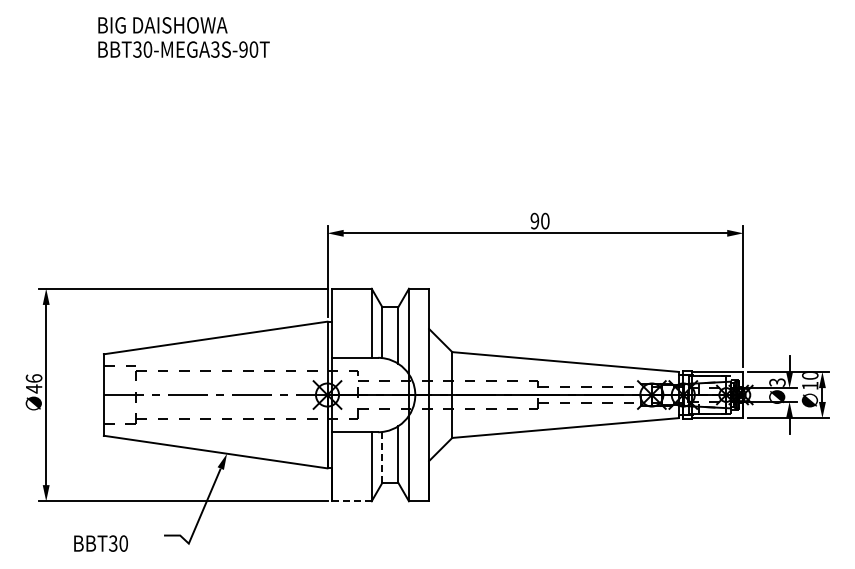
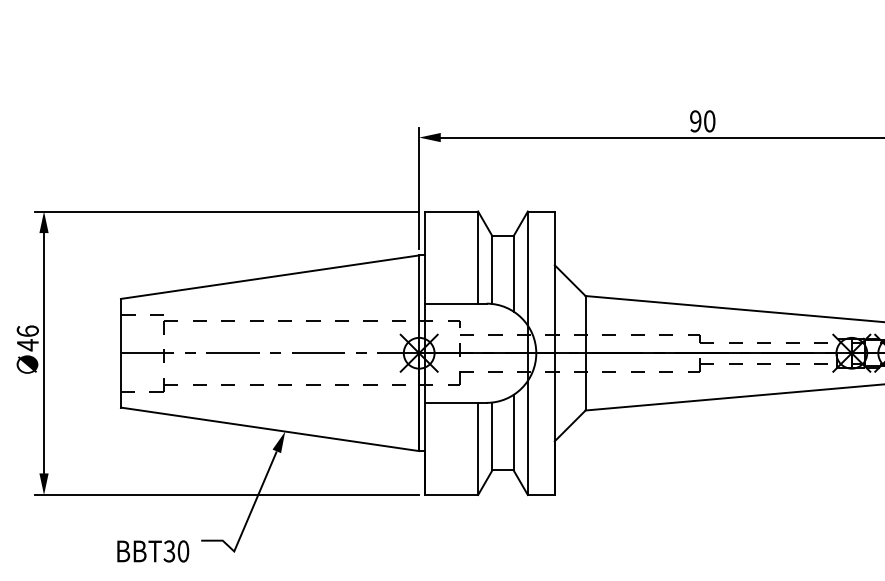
line: (382, 456) -> (492, 435), dashed -> solid
line: (351, 501) -> (451, 495), dashed -> solid
text: (100, 543) -> (152, 551), moved

